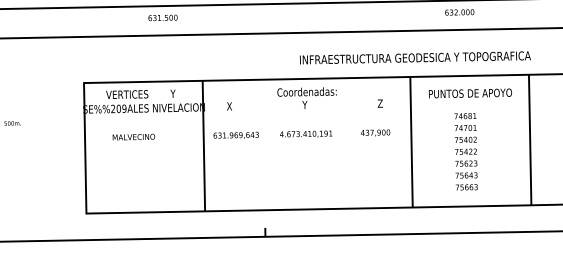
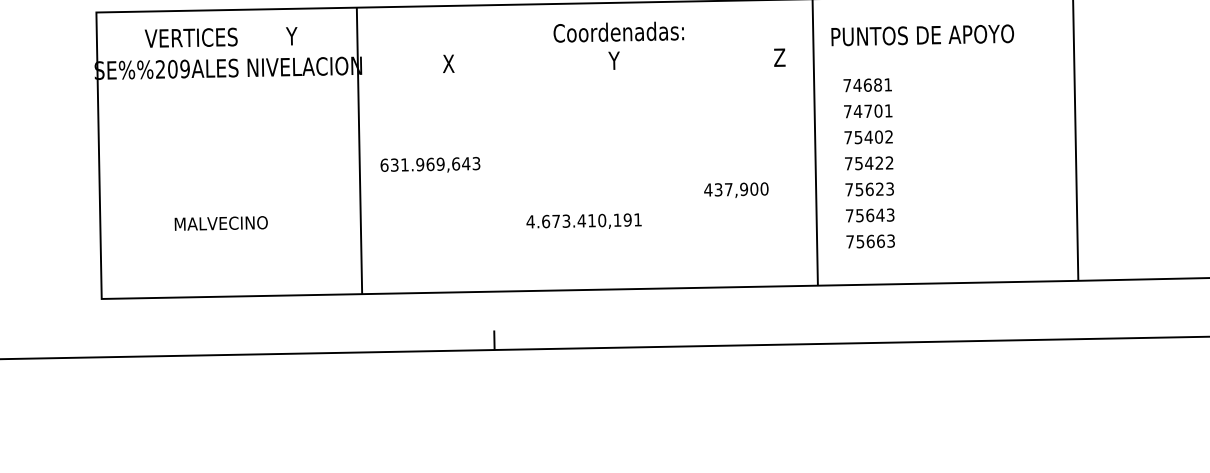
text: (470, 93) -> (922, 35), moved
text: (304, 98) -> (613, 46), moved
text: (375, 132) -> (736, 189), moved
text: (306, 133) -> (584, 219), moved
text: (235, 135) -> (428, 164), moved
text: (133, 136) -> (220, 222), moved
text: (465, 151) -> (867, 162), moved

